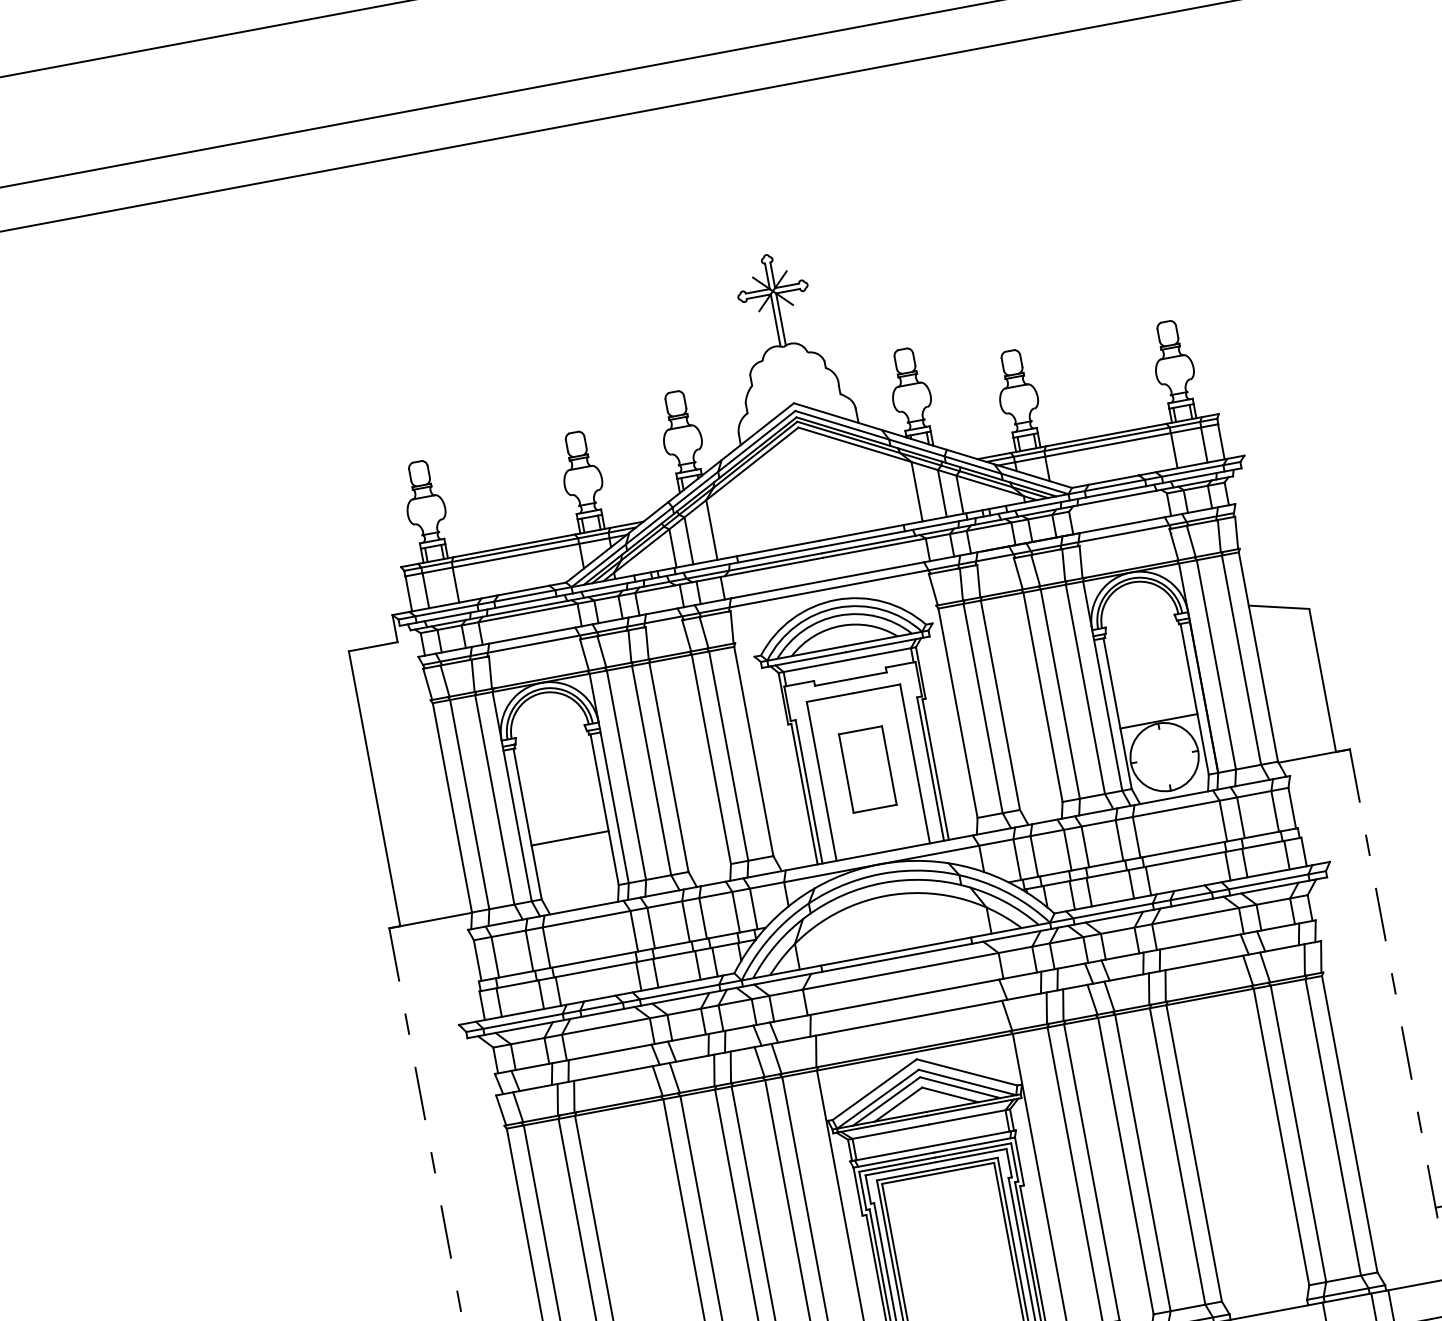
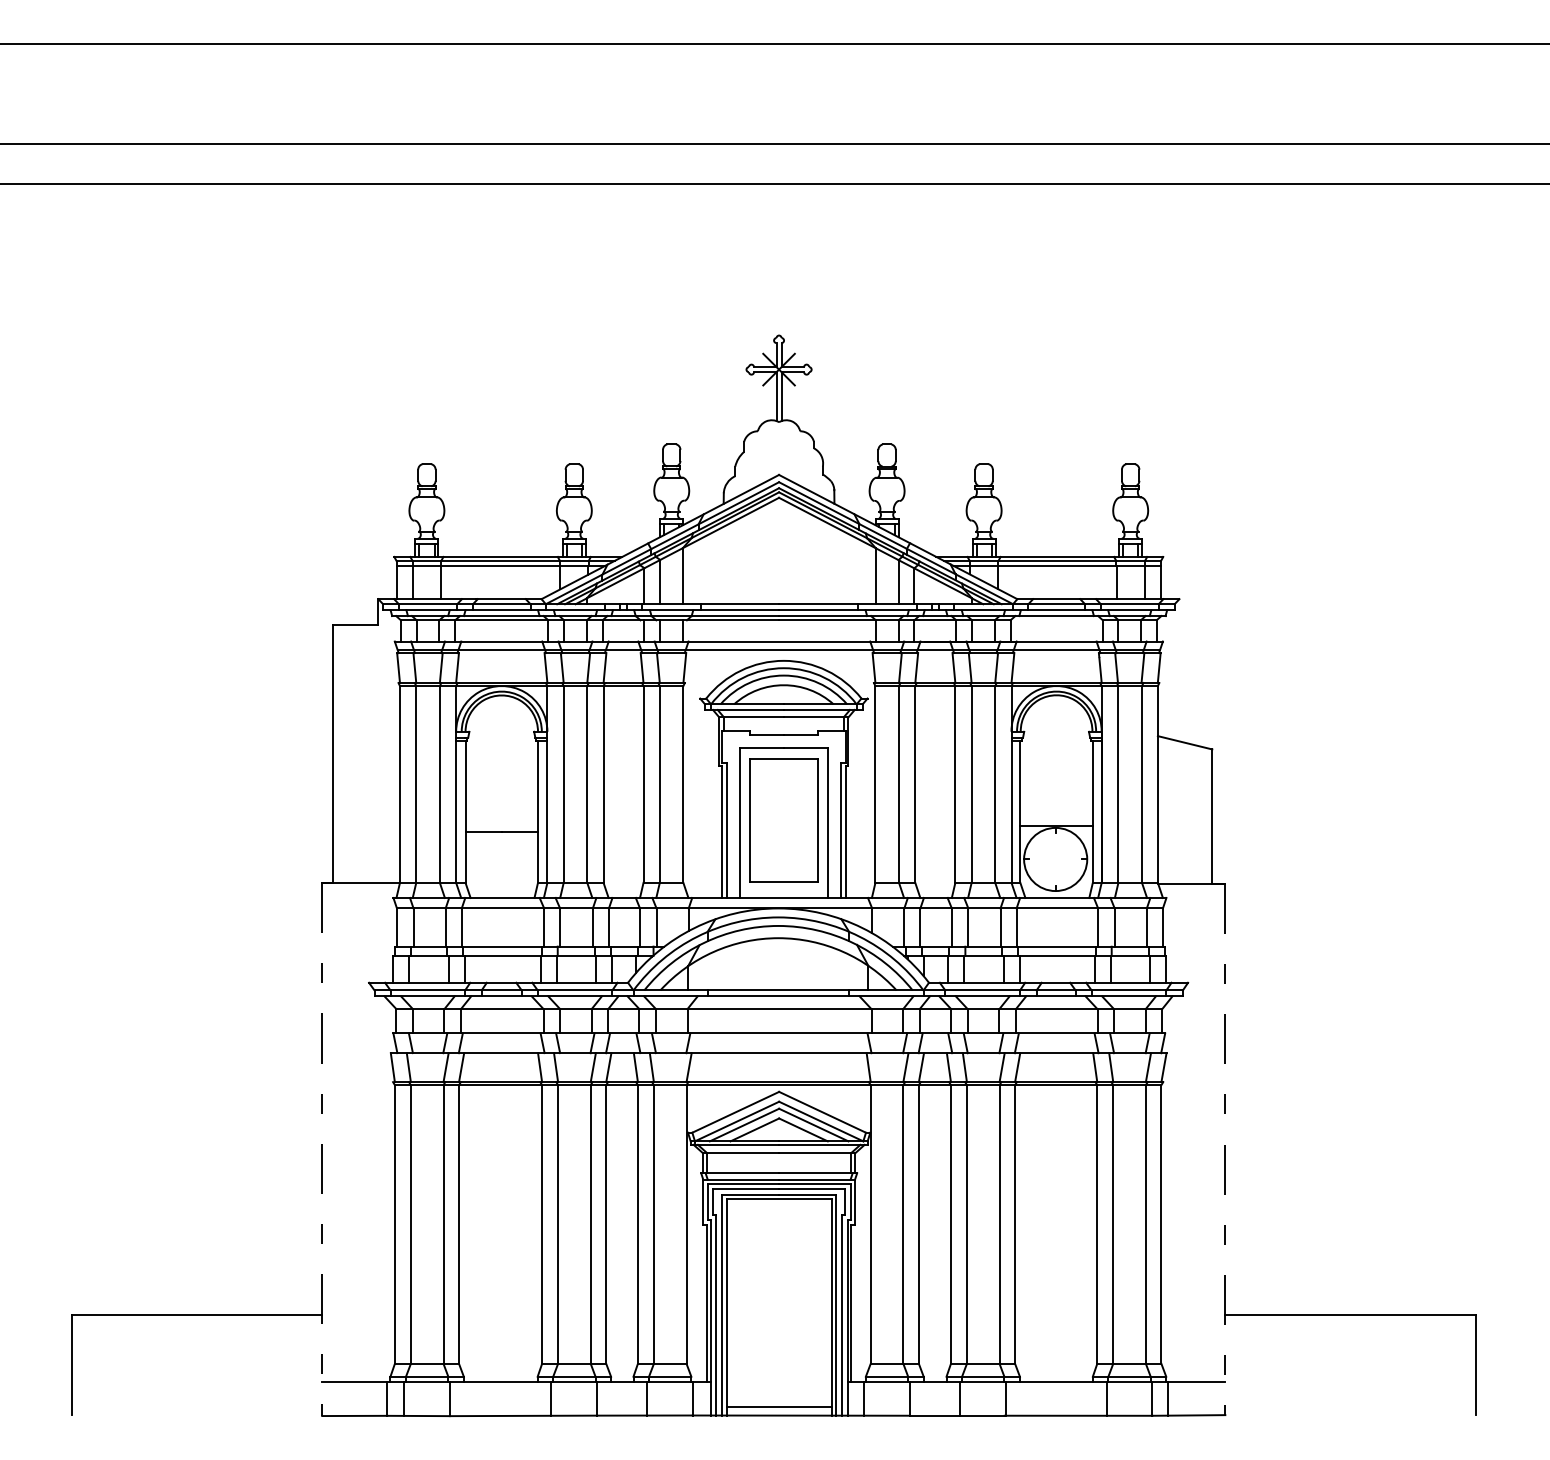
part: (867, 769) -> (783, 820), size x1.67

